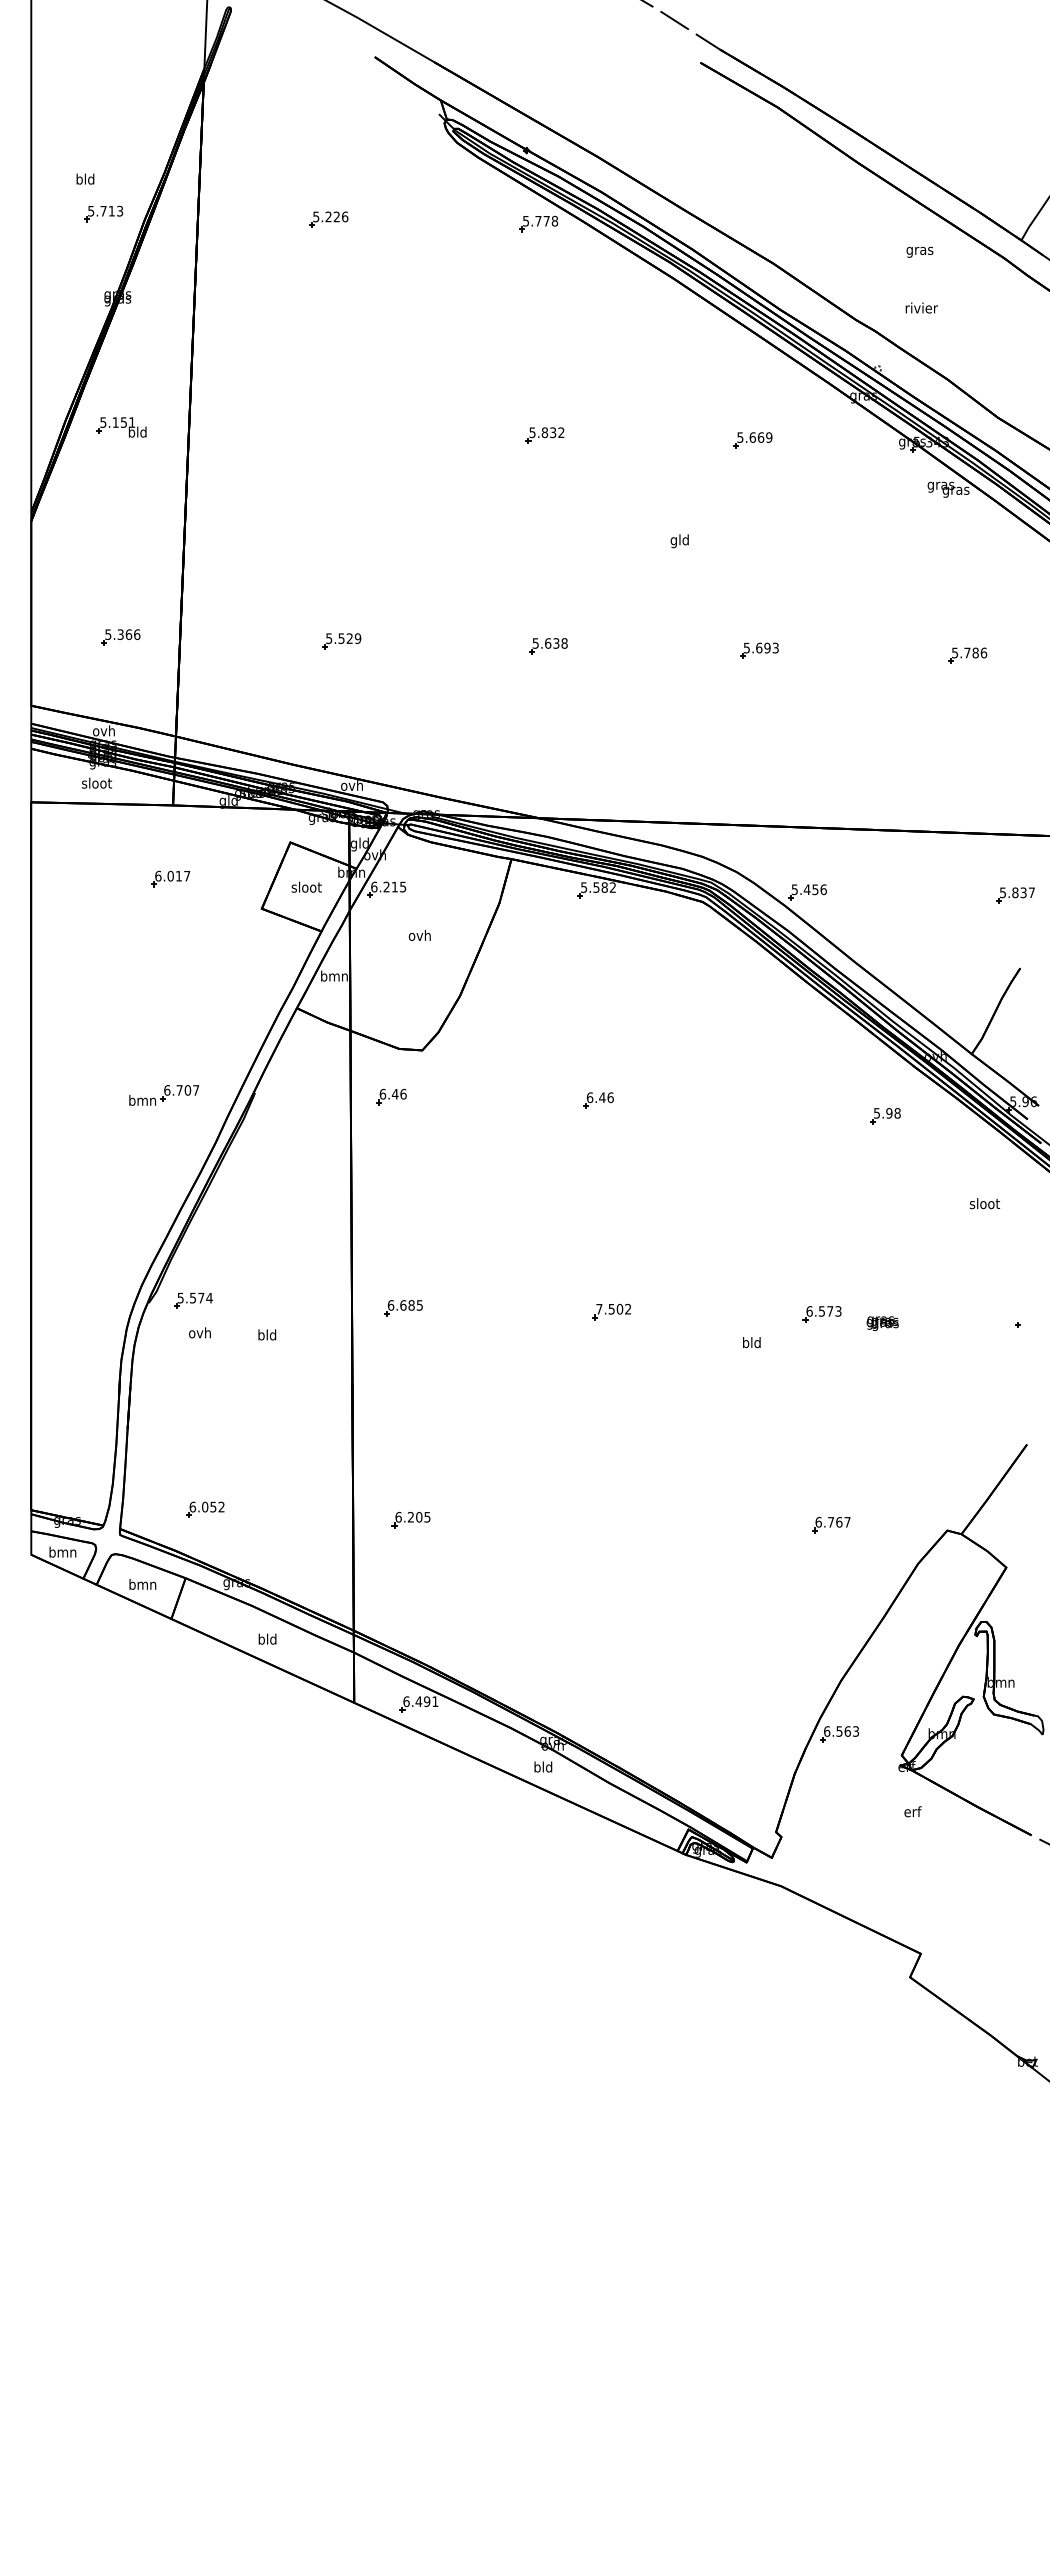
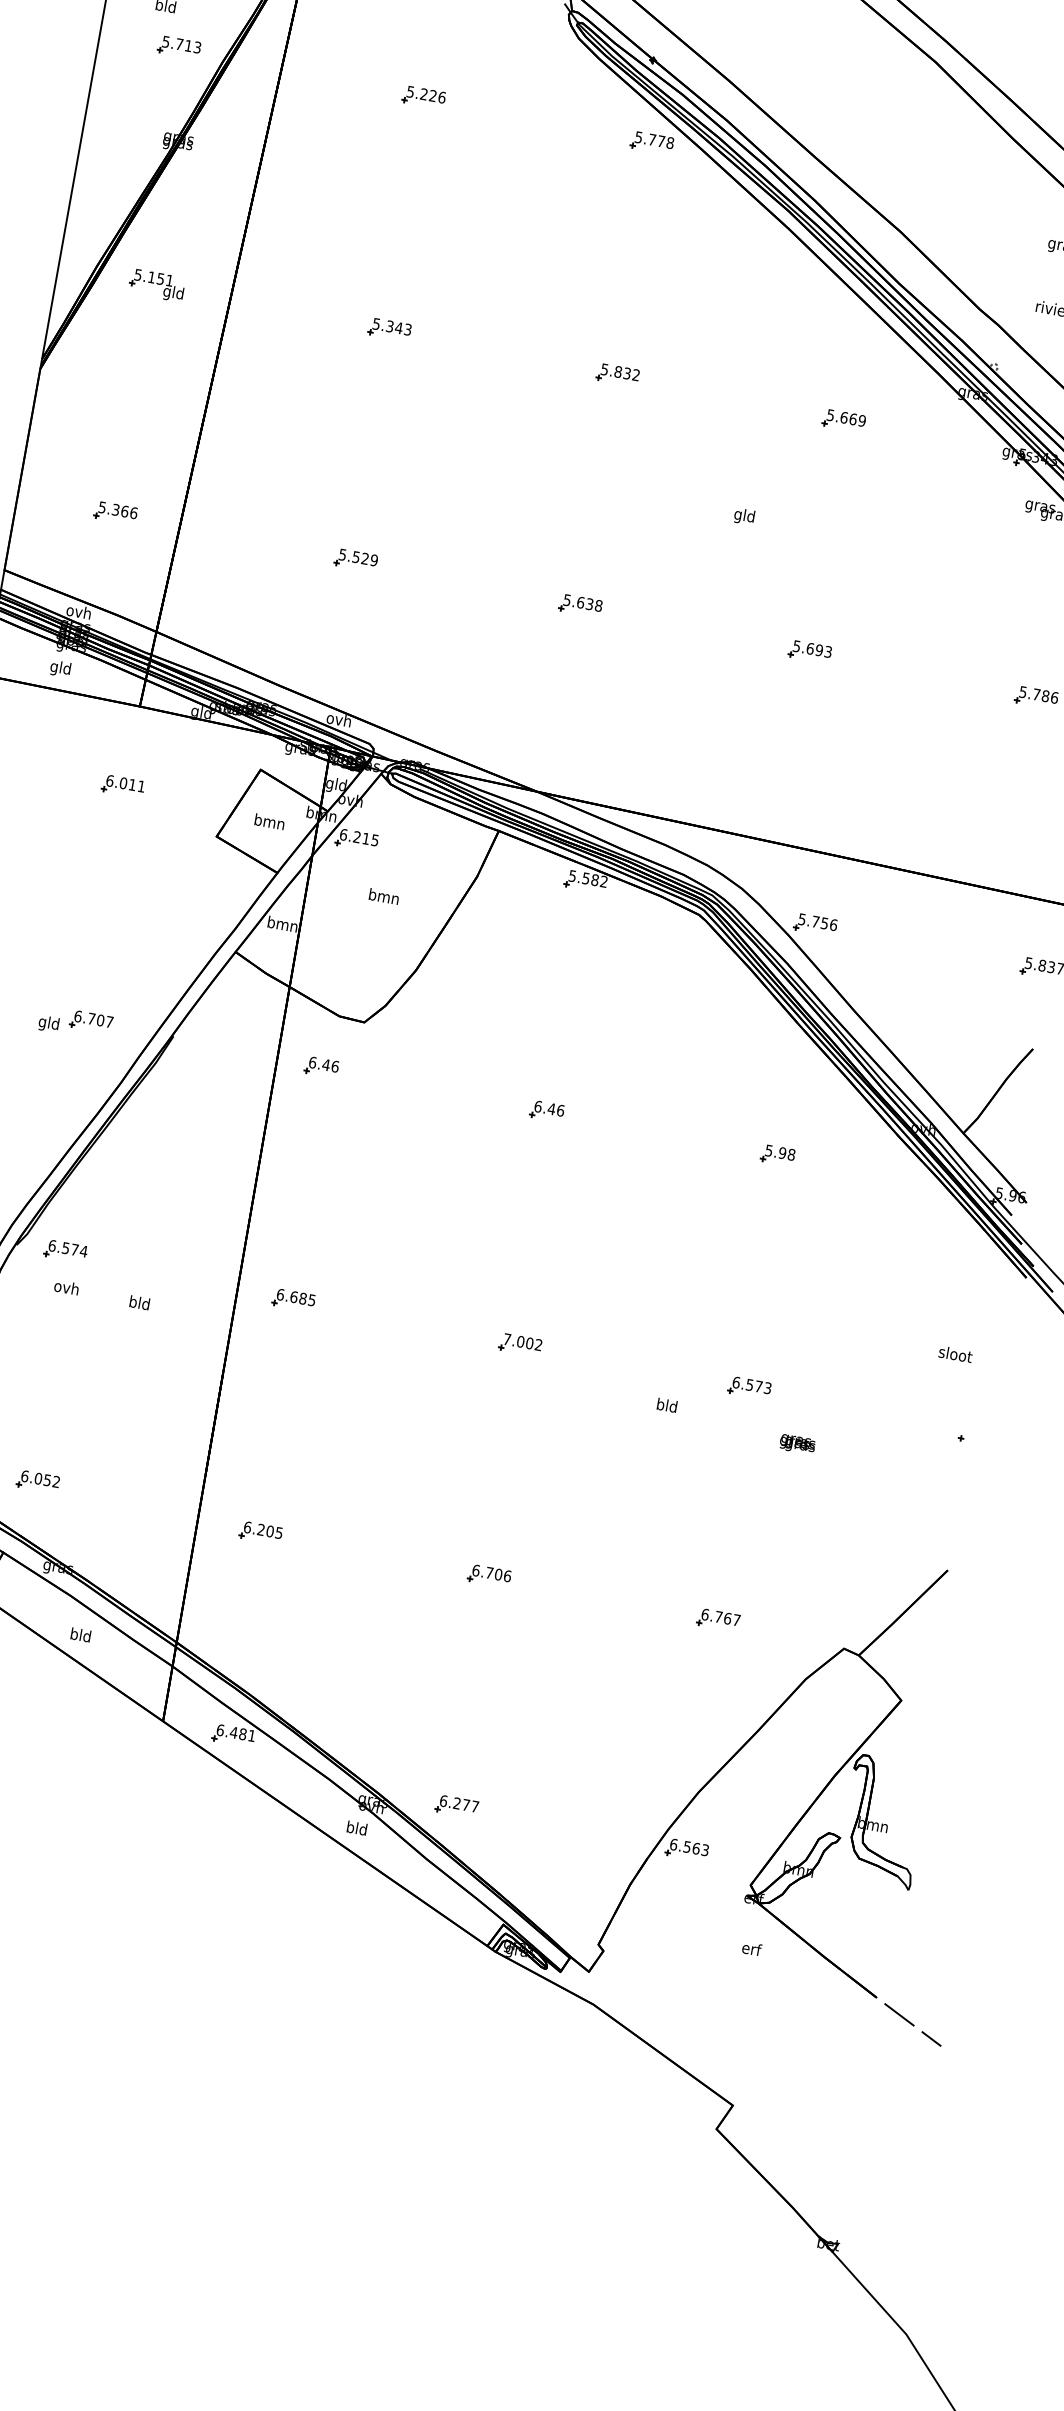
part: (335, 431) -> (389, 329), added
text: (131, 433) -> (166, 292), bld -> gld
text: (96, 784) -> (60, 668), sloot -> gld
text: (187, 876) -> (141, 786), 6.017 -> 6.011
text: (306, 886) -> (269, 820), sloot -> bmn
text: (806, 889) -> (814, 921), 5.456 -> 5.756
text: (419, 935) -> (383, 896), ovh -> bmn
text: (142, 1101) -> (48, 1023), bmn -> gld
part: (885, 1116) -> (777, 1155), moved
text: (984, 1203) -> (955, 1354), moved
text: (180, 1297) -> (52, 1245), 5.574 -> 6.574
text: (611, 1308) -> (520, 1340), 7.502 -> 7.002
text: (882, 1323) -> (797, 1444), moved
part: (620, 1522) -> (488, 1576), added
text: (426, 1701) -> (242, 1733), 6.491 -> 6.481
part: (628, 1731) -> (456, 1806), added

